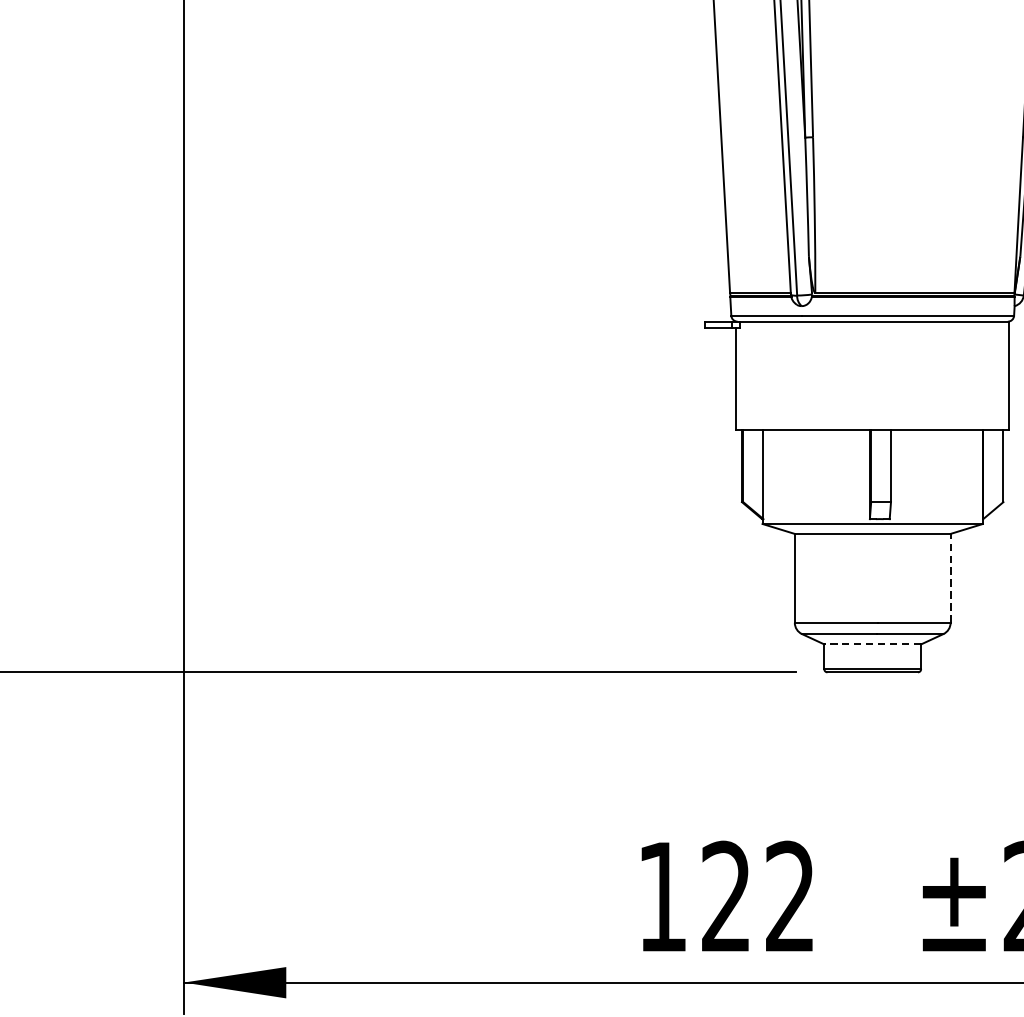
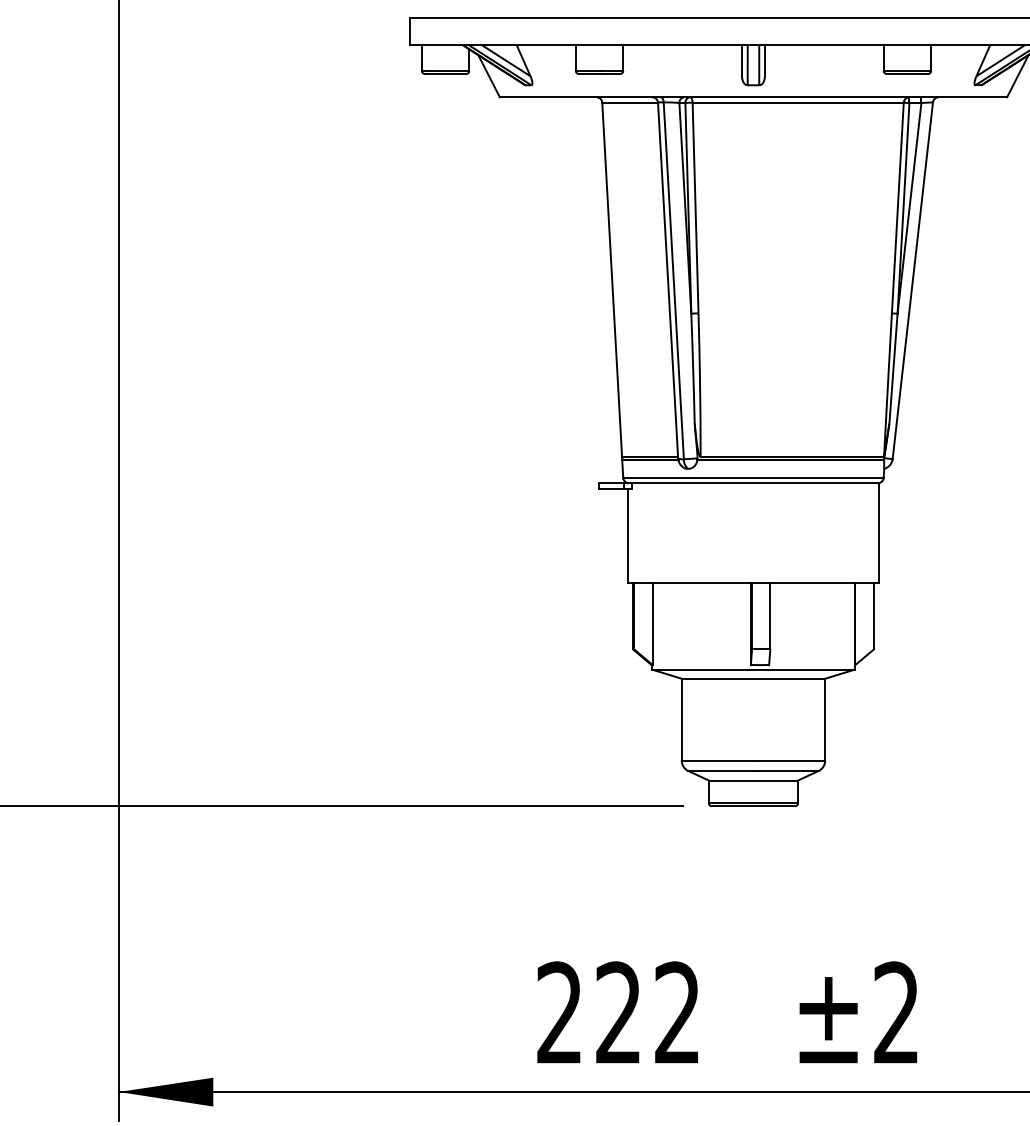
line: (950, 578) -> (825, 719), dashed -> solid
line: (872, 644) -> (753, 780), dashed -> solid
text: (661, 896) -> (558, 1012), 122 -> 222

